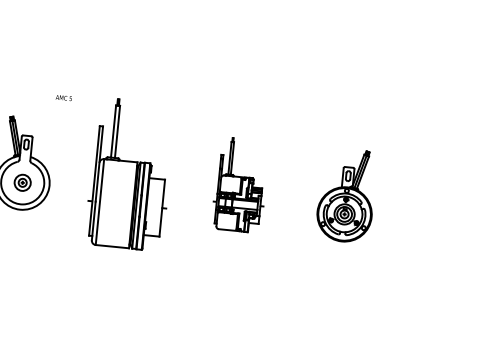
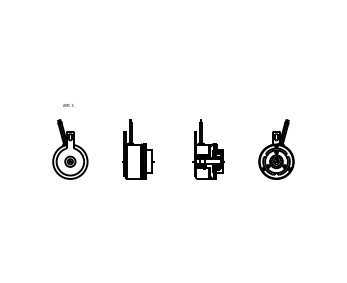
text: (64, 98) -> (68, 105), moved
part: (130, 174) -> (138, 149), size x0.62

